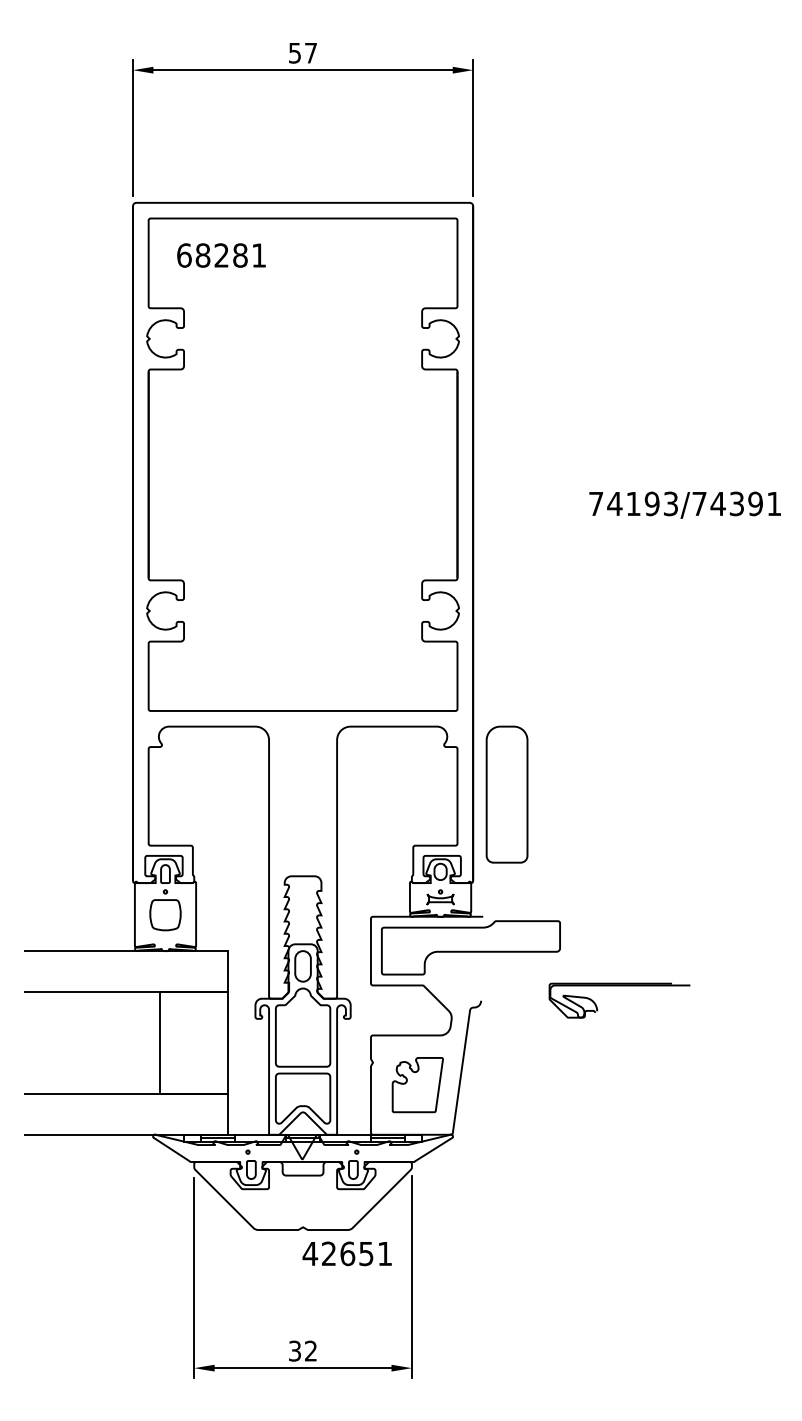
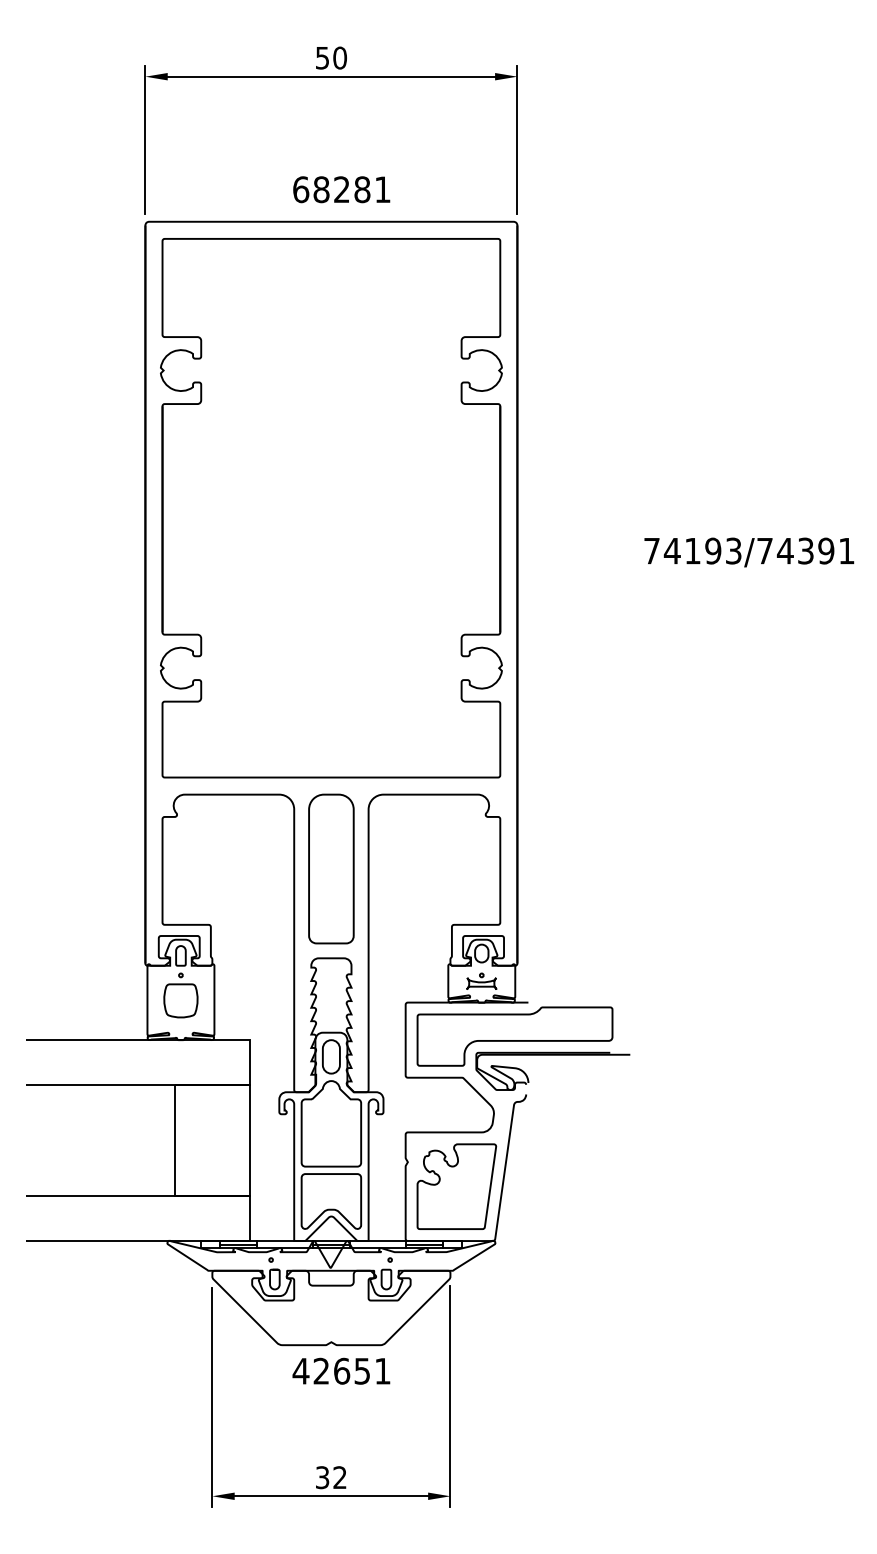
text: (310, 52) -> (339, 57), 57 -> 50
text: (221, 255) -> (341, 189), moved
part: (506, 794) -> (330, 868), moved
part: (619, 986) -> (552, 1055), moved
part: (417, 1084) -> (456, 1186), size x1.43
text: (346, 1253) -> (340, 1370), moved

